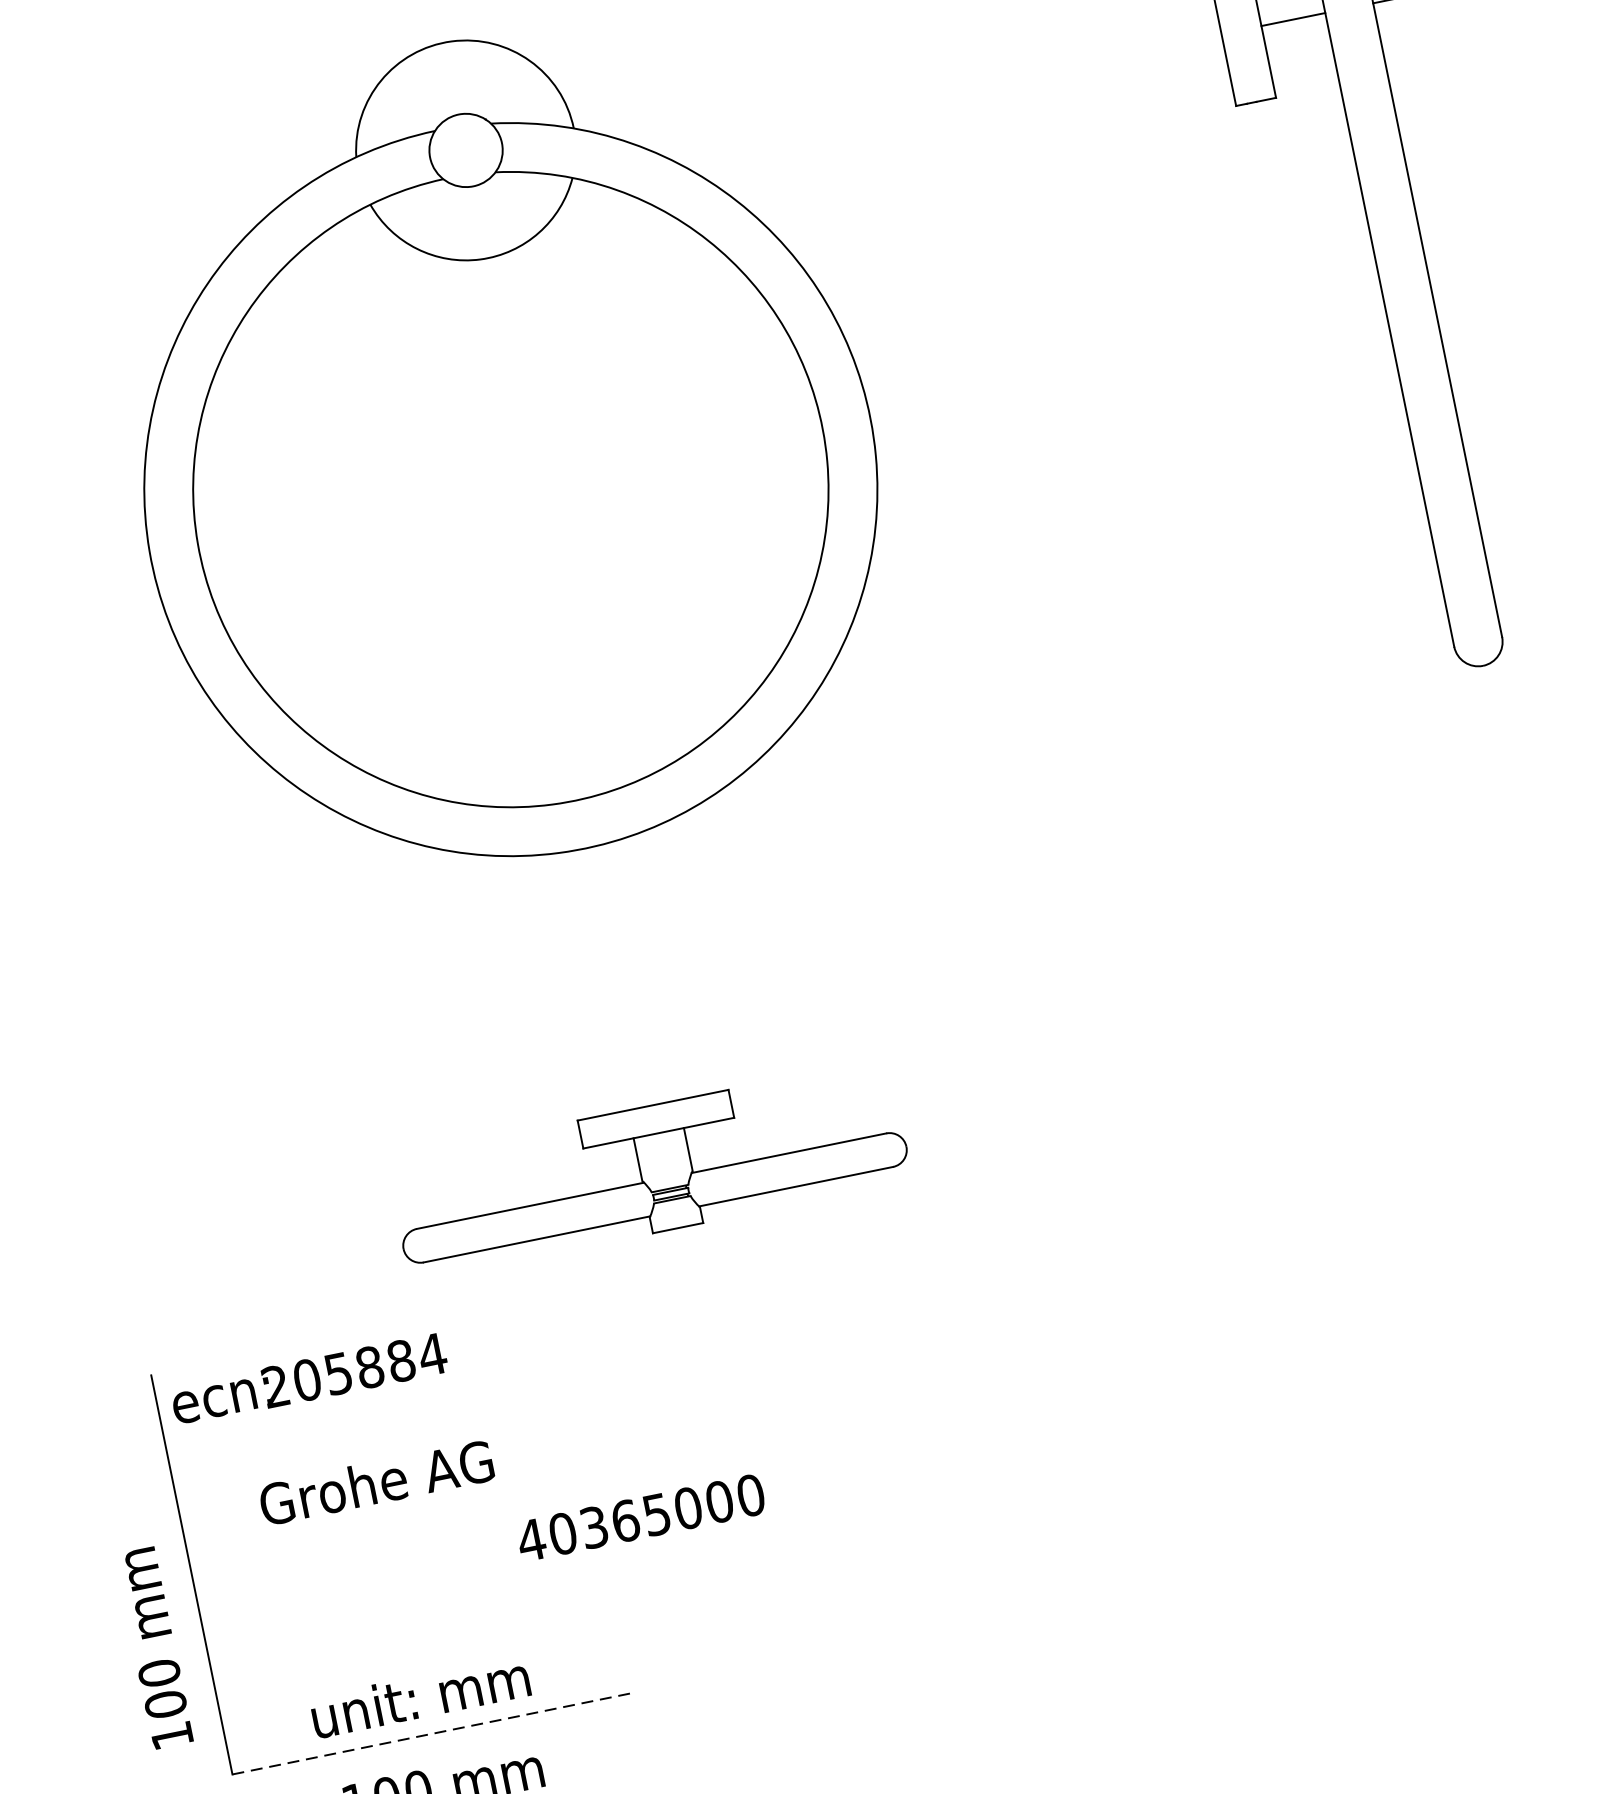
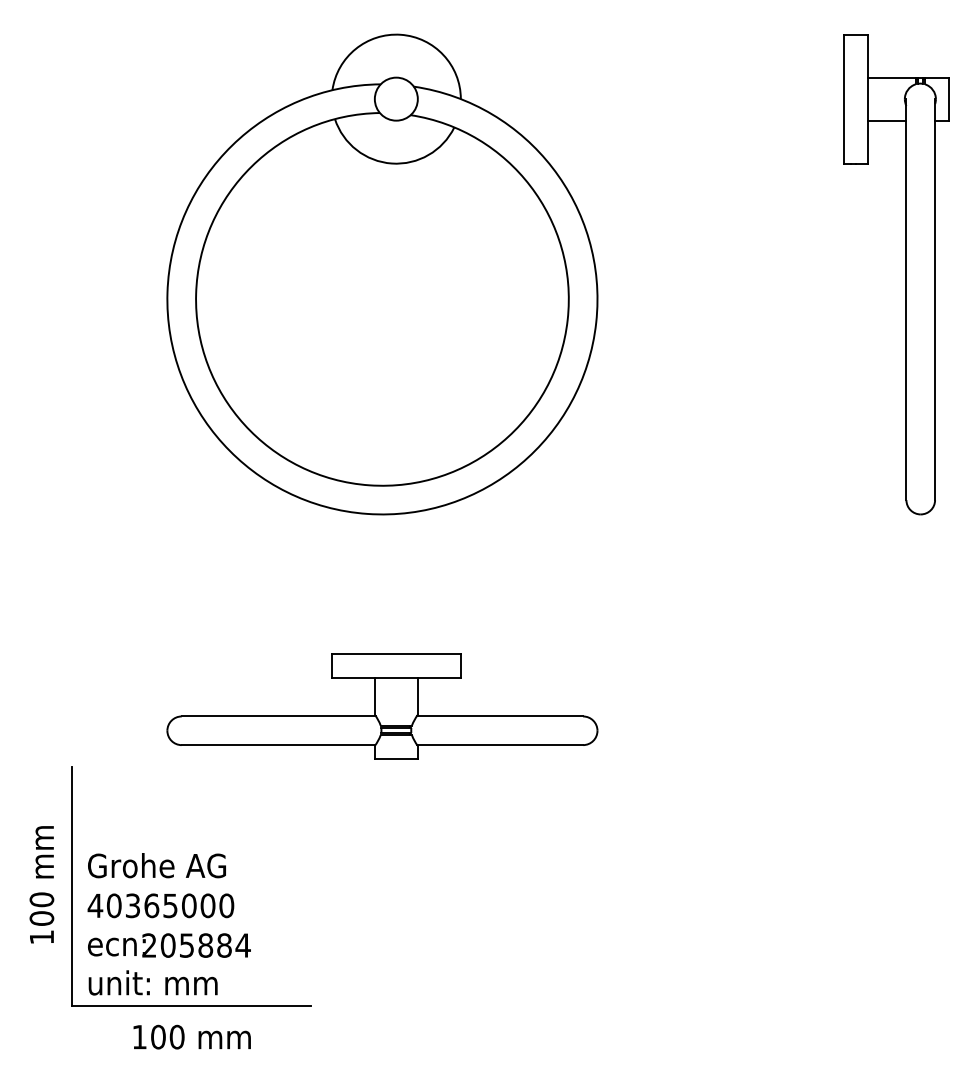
part: (649, 1169) -> (382, 706), size x1.43
text: (309, 1379) -> (169, 945), moved
text: (375, 1482) -> (156, 865), moved
text: (640, 1517) -> (160, 905), moved
text: (153, 1647) -> (41, 884), moved
text: (419, 1696) -> (152, 982), moved
line: (433, 1733) -> (192, 1005), dashed -> solid

